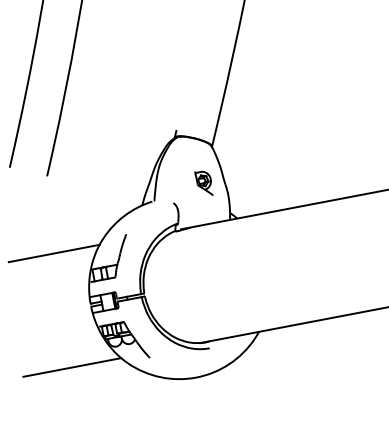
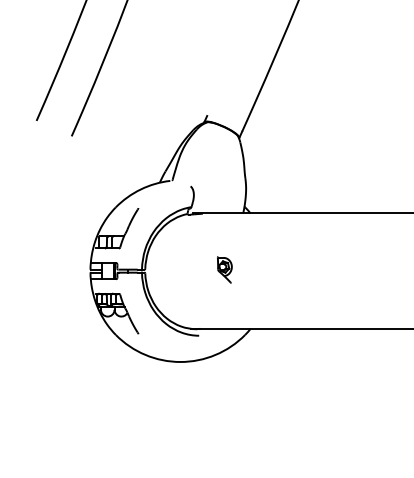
part: (204, 183) -> (224, 269), moved
line: (53, 253) -> (63, 213), removed
line: (72, 367) -> (60, 328), removed

